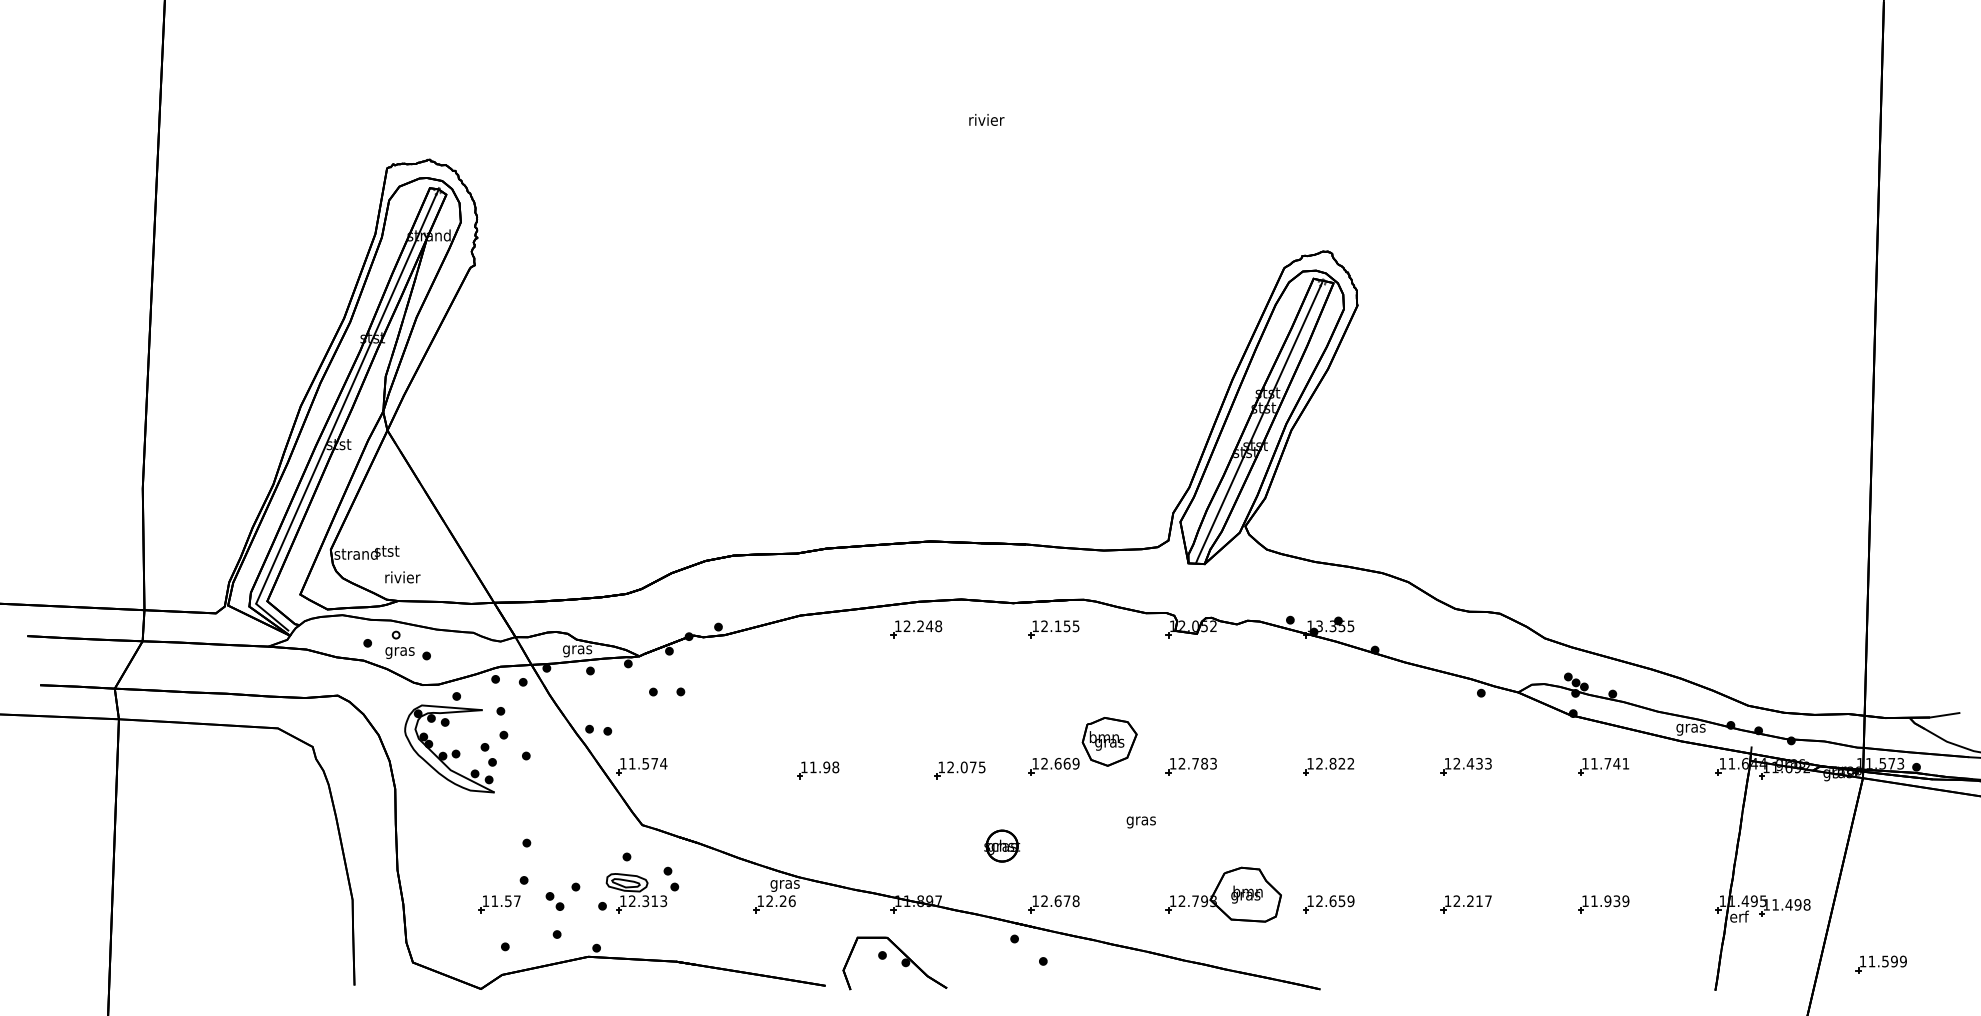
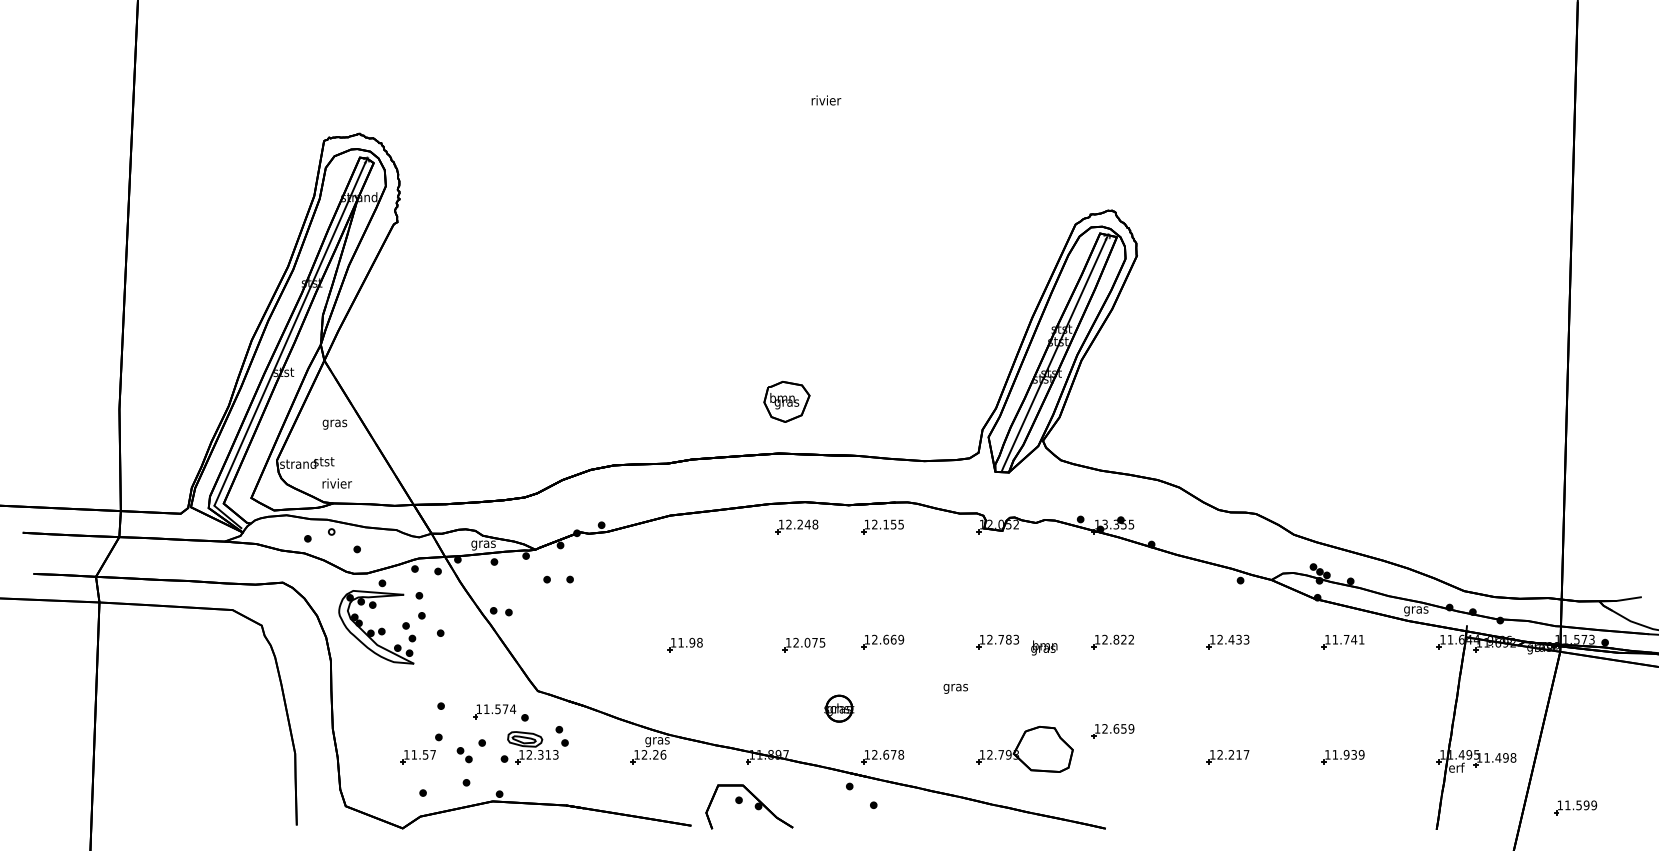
part: (916, 629) -> (796, 527), moved
text: (399, 652) -> (334, 424), moved
part: (1109, 741) -> (786, 401), moved
part: (641, 766) -> (494, 711), moved
text: (1246, 894) -> (1043, 647), moved
part: (1328, 904) -> (1112, 731), moved

